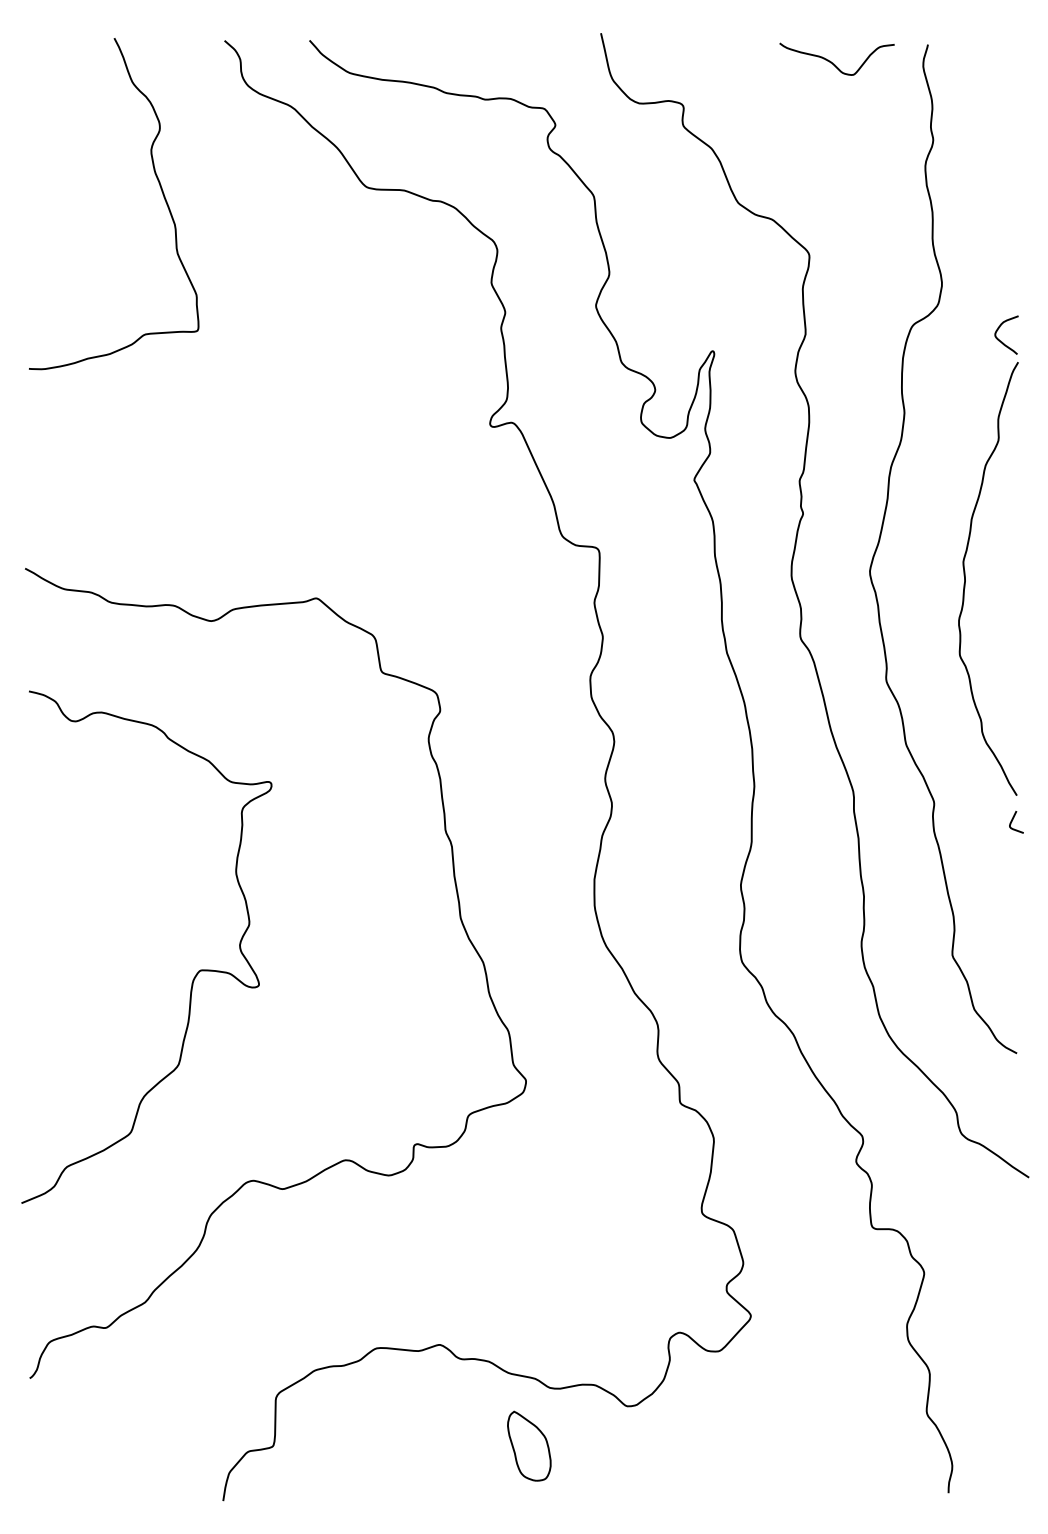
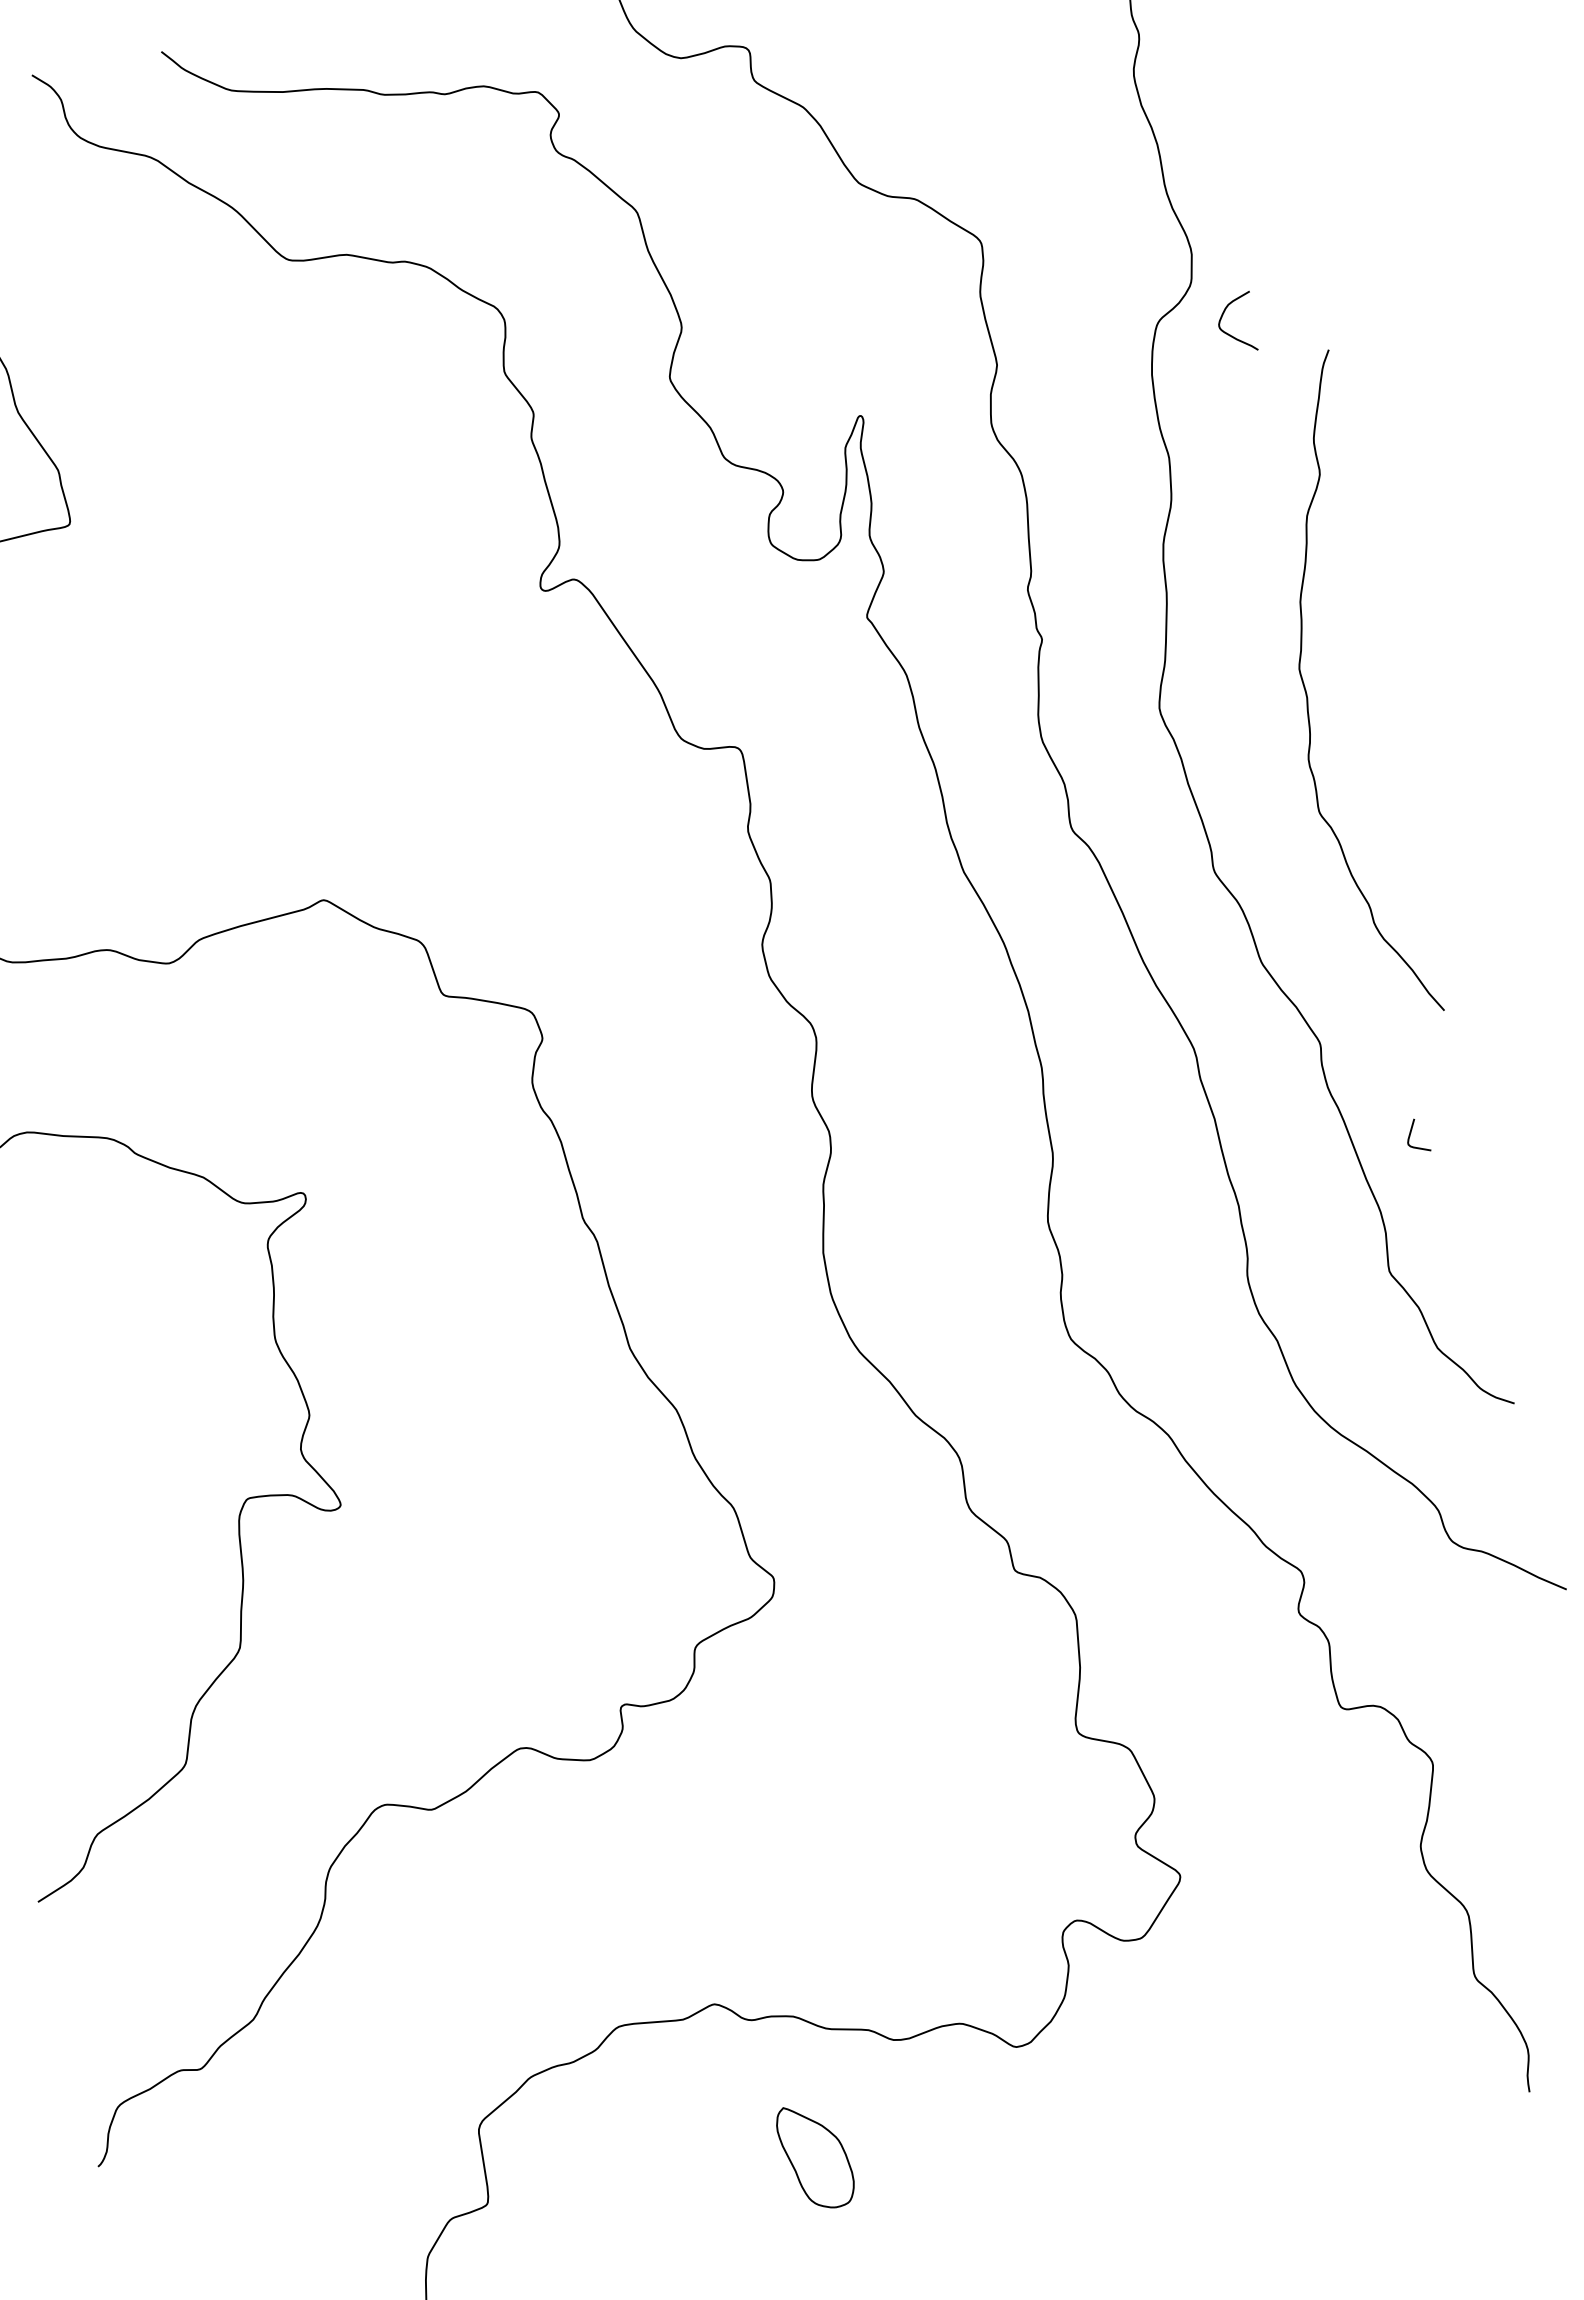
curve: (1002, 341) -> (1232, 334), moved
curve: (1012, 821) -> (1410, 1135), moved
part: (529, 1445) -> (815, 2155), moved

